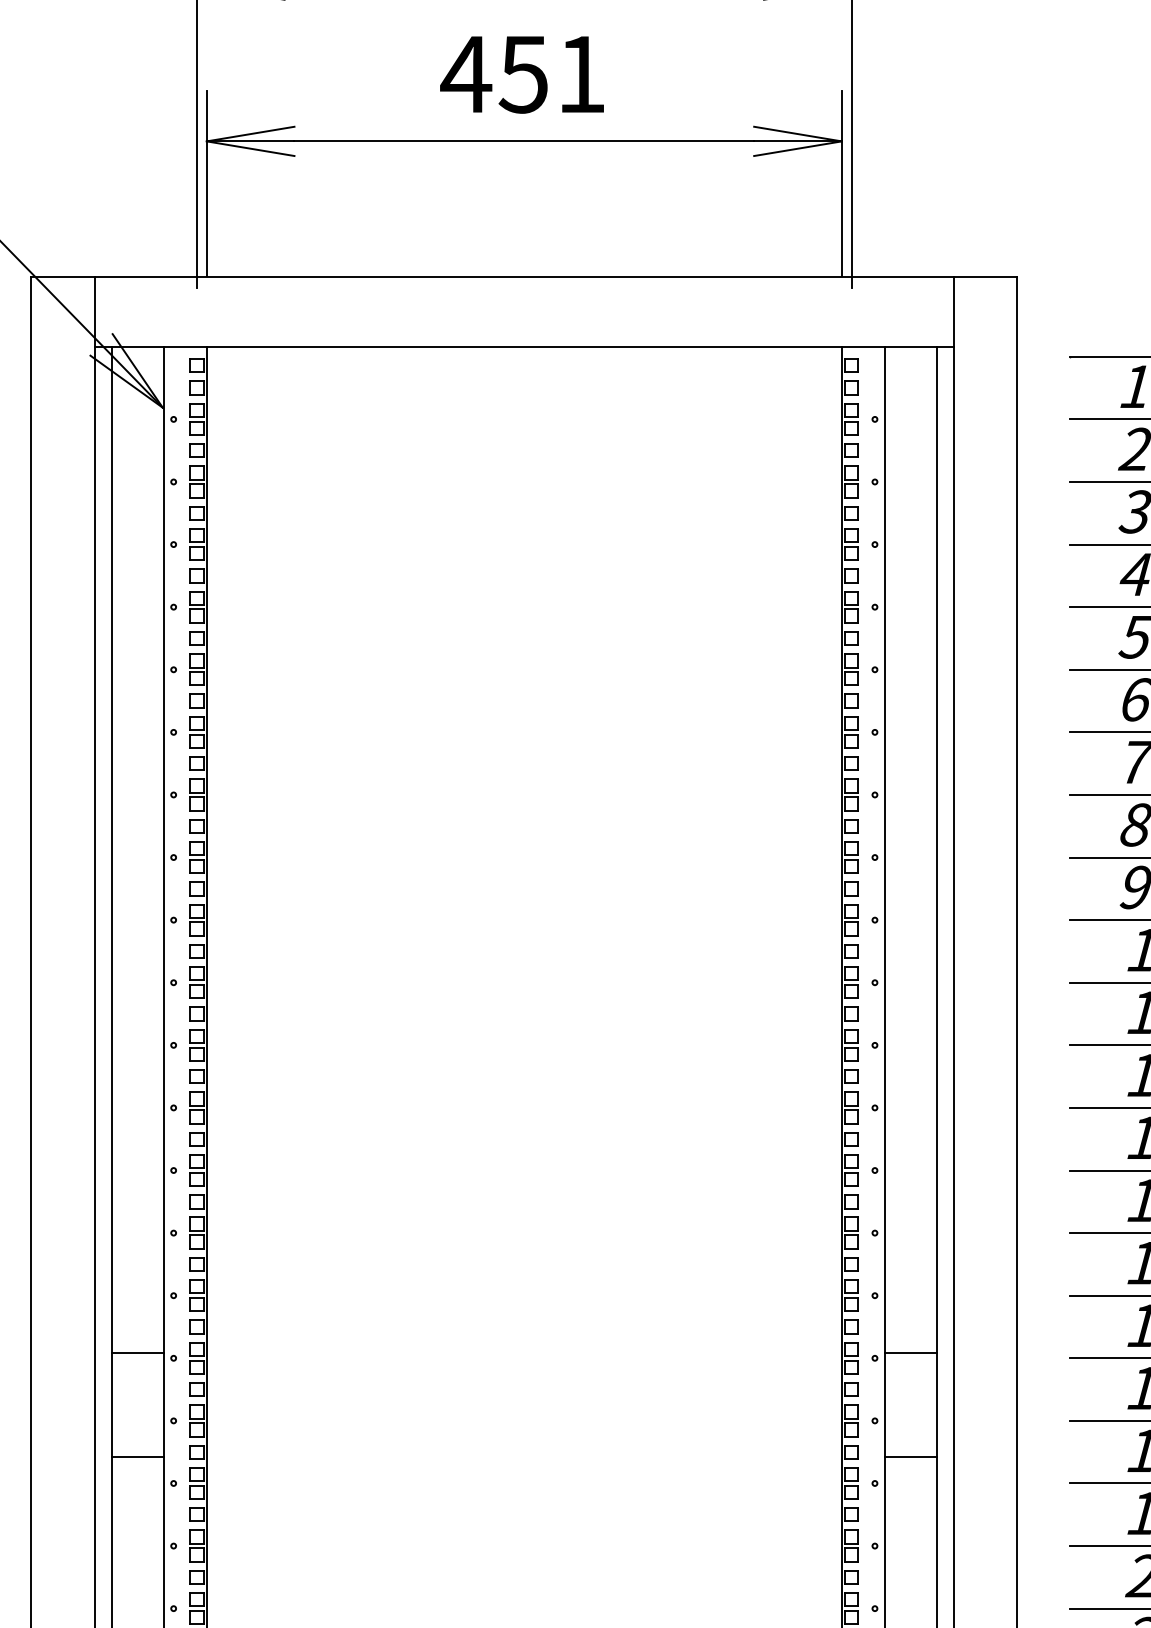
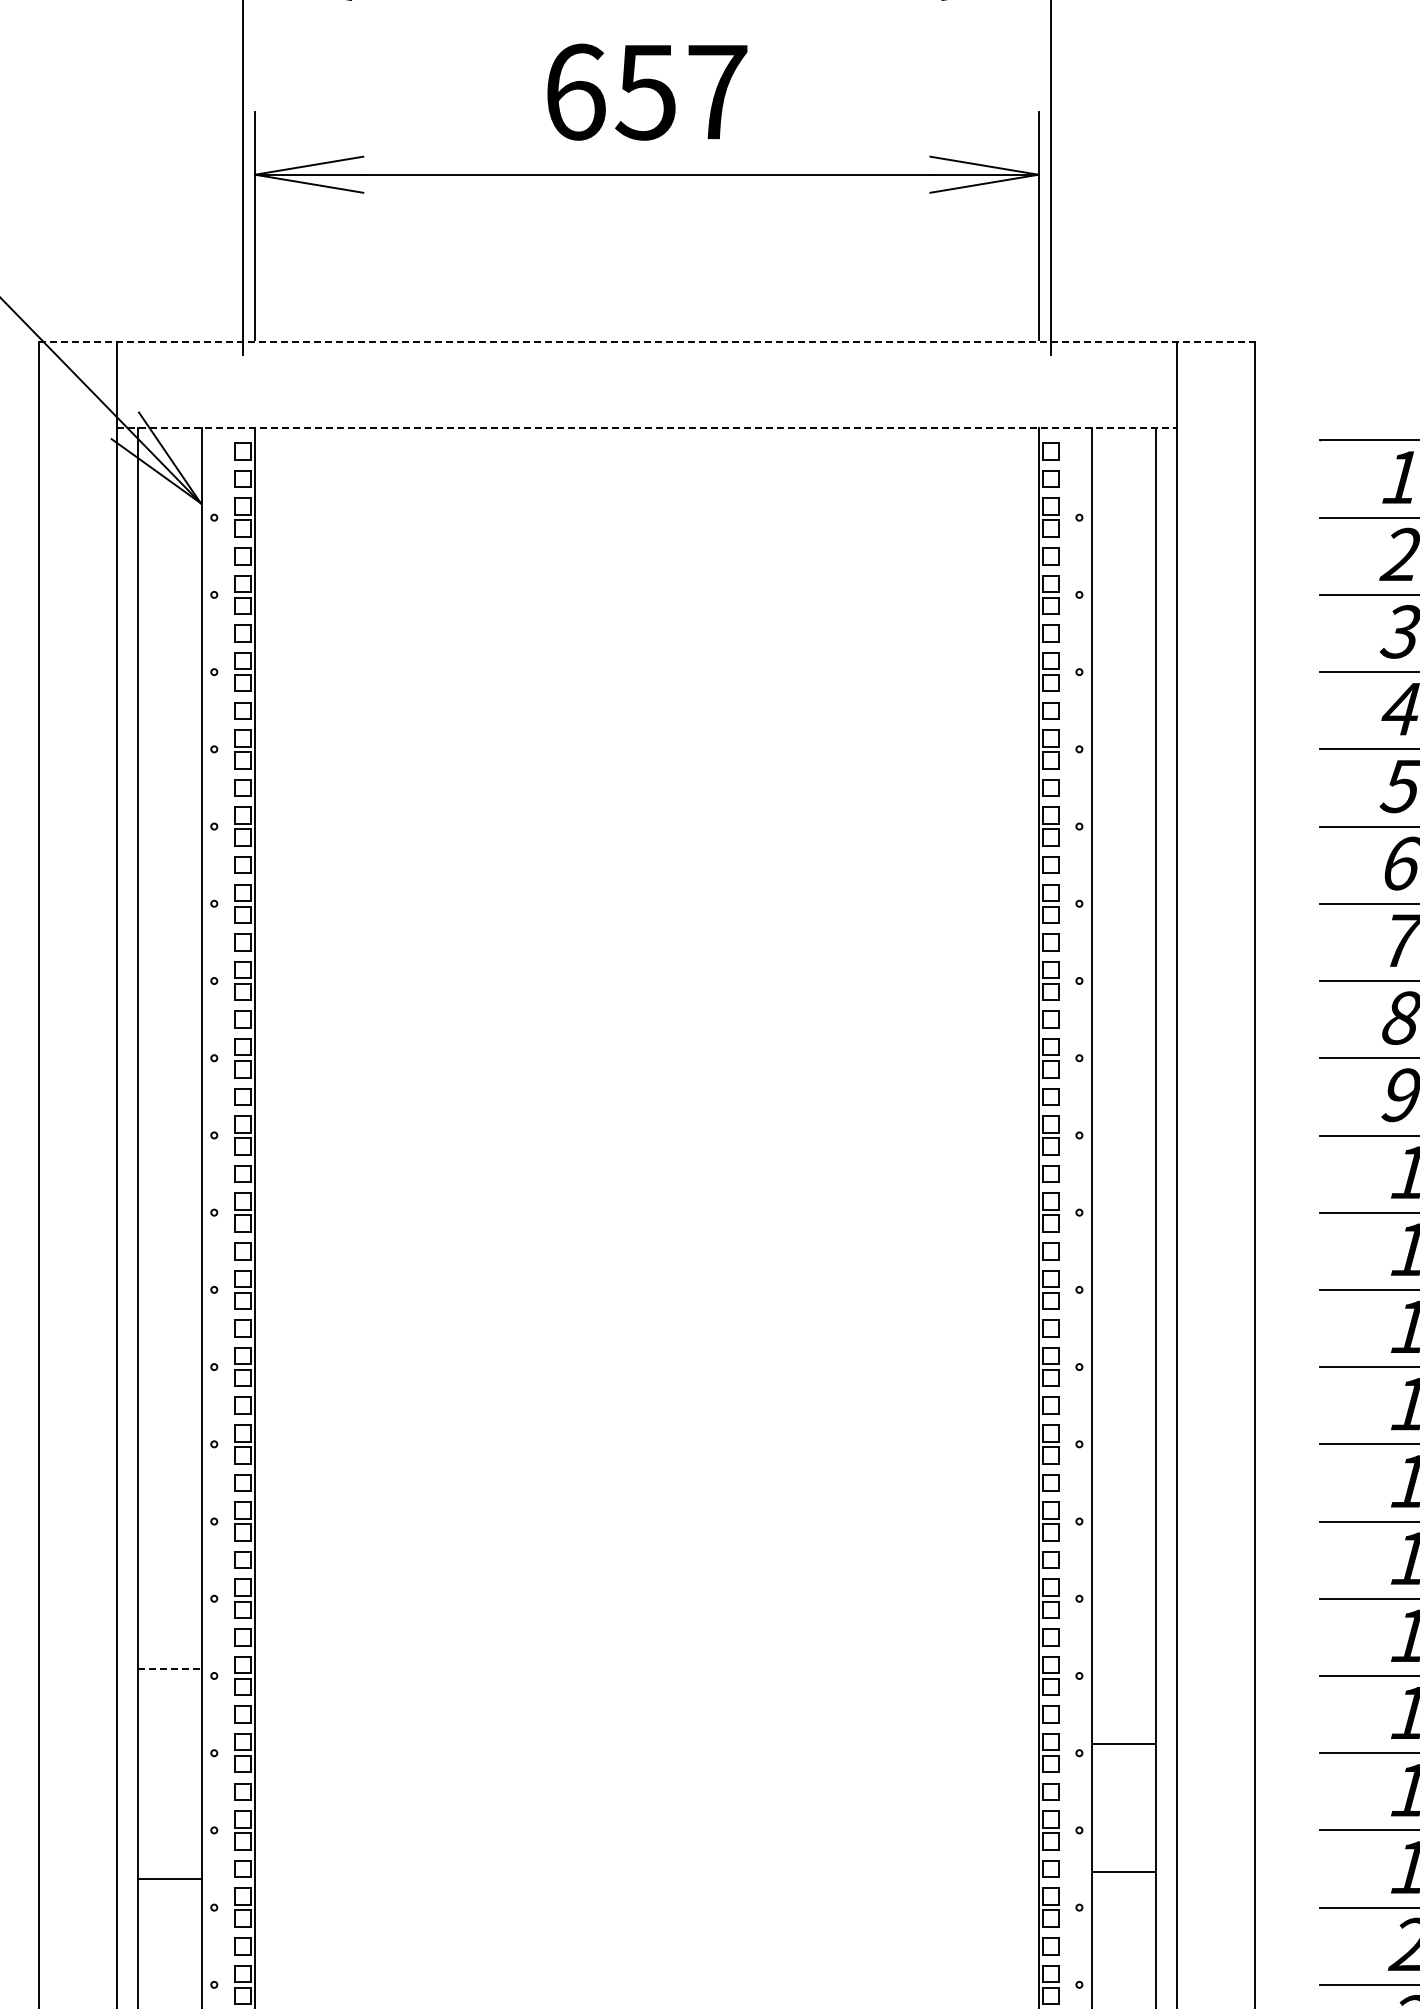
text: (523, 73) -> (645, 91), 451 -> 657
line: (524, 276) -> (647, 341), solid -> dashed
line: (524, 347) -> (646, 428), solid -> dashed
line: (138, 1352) -> (170, 1668), solid -> dashed
line: (910, 1352) -> (1123, 1743), moved
line: (137, 1457) -> (169, 1879), moved
line: (910, 1457) -> (1123, 1872), moved

